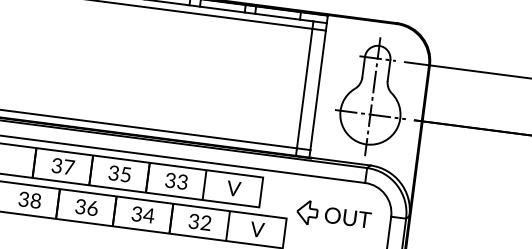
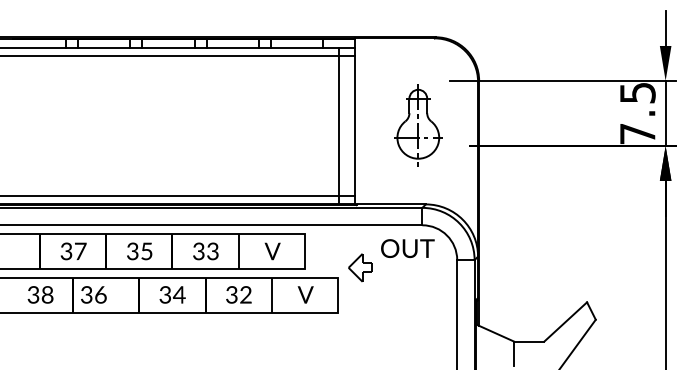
part: (372, 96) -> (418, 125), size x0.6
text: (86, 207) -> (93, 294), moved
text: (347, 217) -> (407, 248), moved

